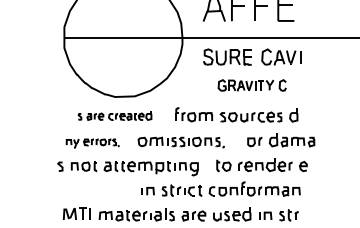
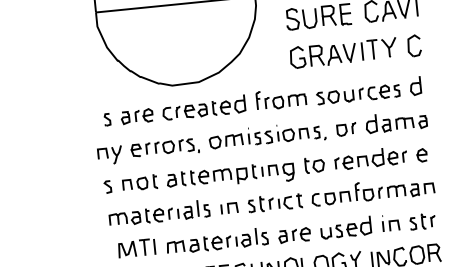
part: (252, 85) -> (355, 51), size x1.43
part: (114, 115) -> (174, 110), size x1.43
part: (281, 140) -> (382, 123), moved
part: (92, 143) -> (148, 151), size x1.43
part: (261, 165) -> (365, 159), moved
part: (95, 189) -> (158, 212), added

